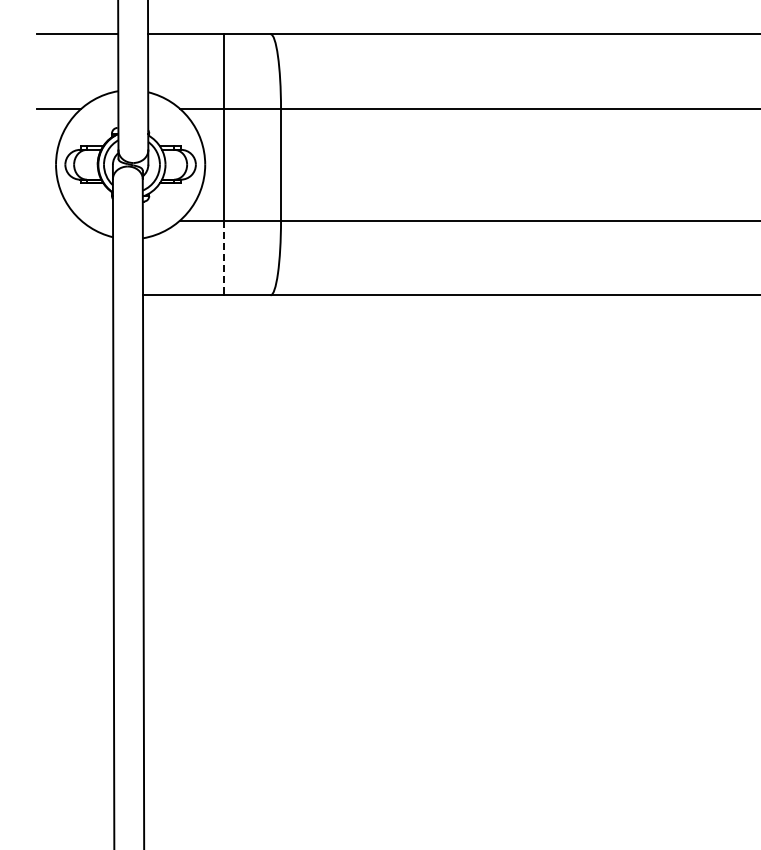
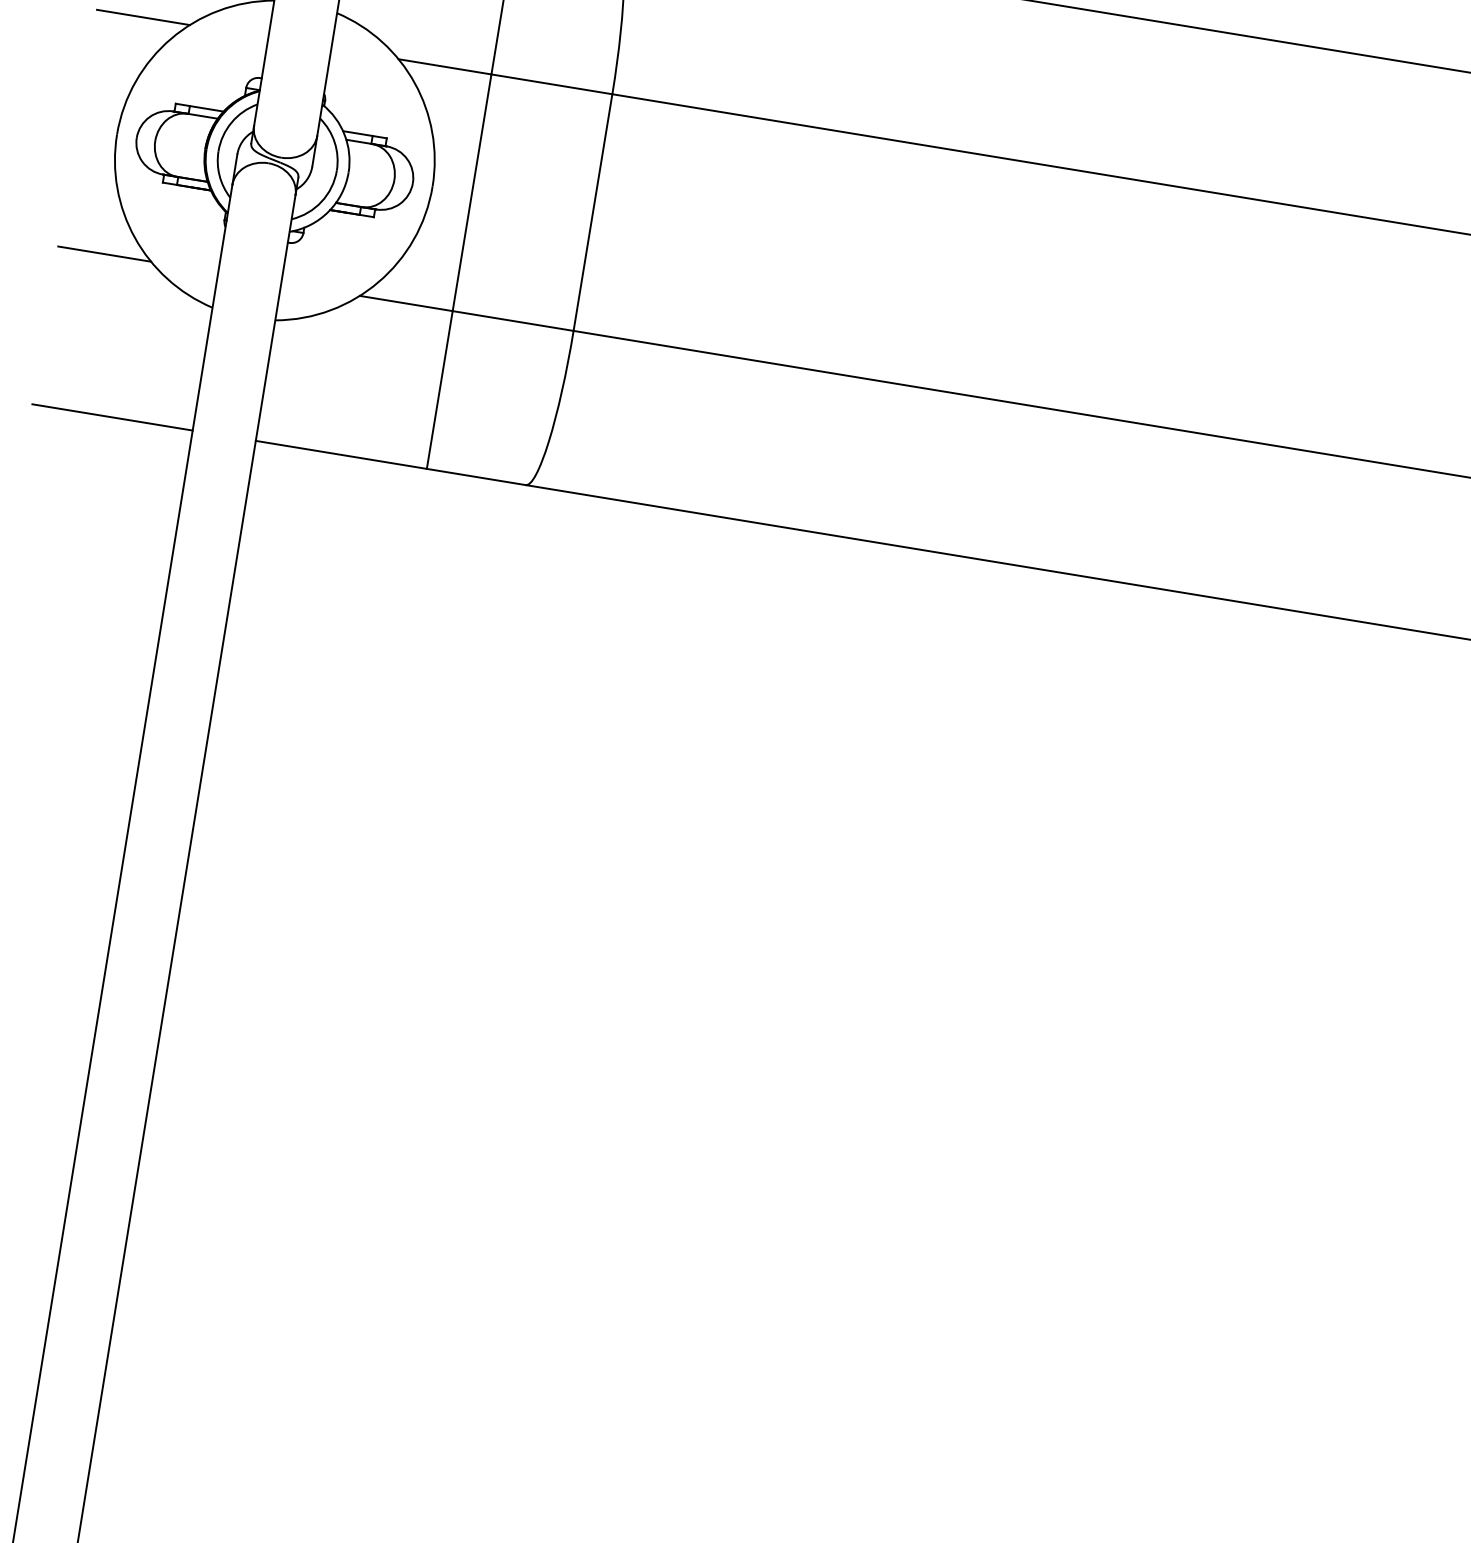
line: (59, 220) -> (105, 253), added
line: (223, 258) -> (438, 390), dashed -> solid
line: (75, 295) -> (112, 417), added

